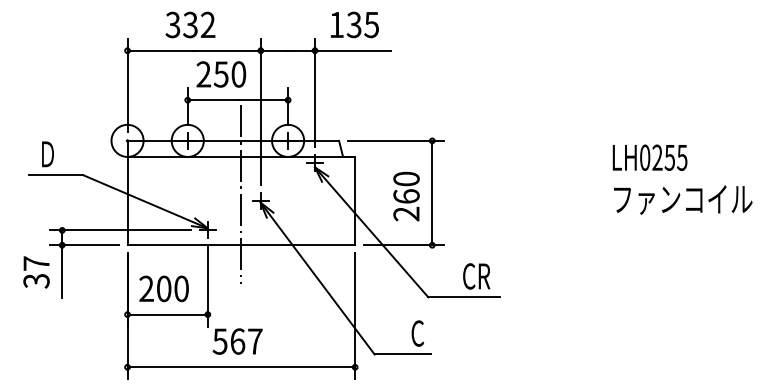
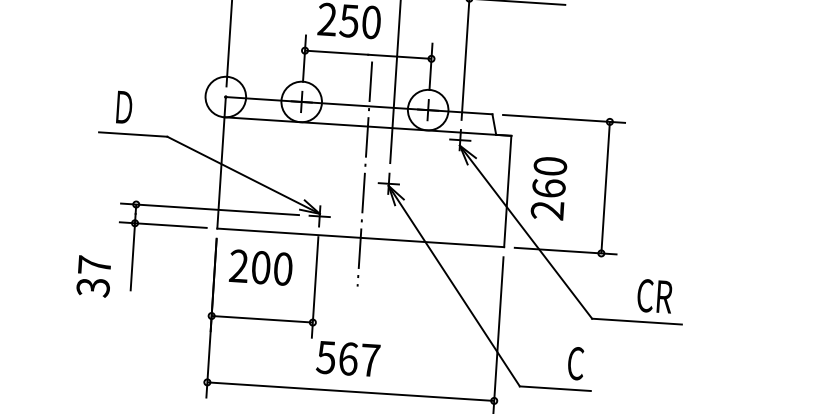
text: (406, 196) -> (548, 188), moved
text: (36, 272) -> (93, 276), moved
text: (163, 288) -> (260, 267), moved

